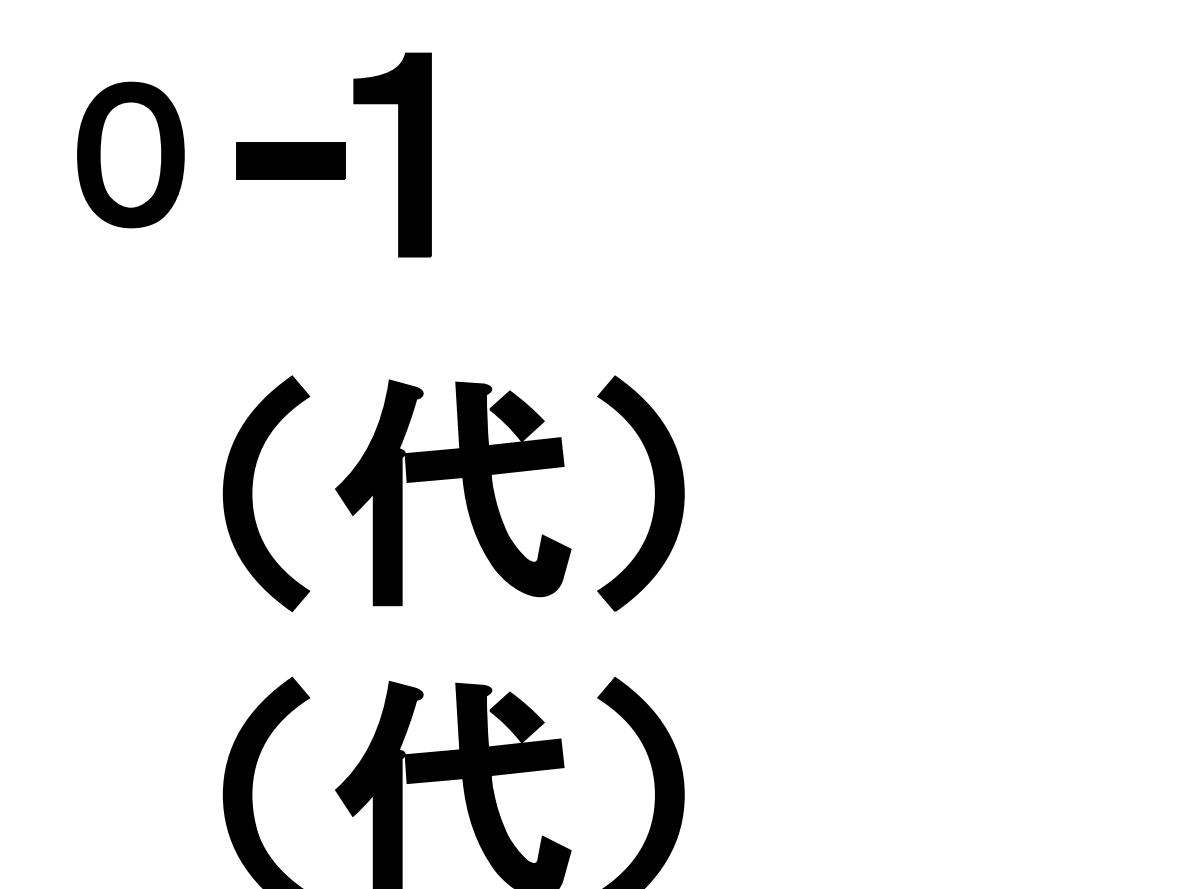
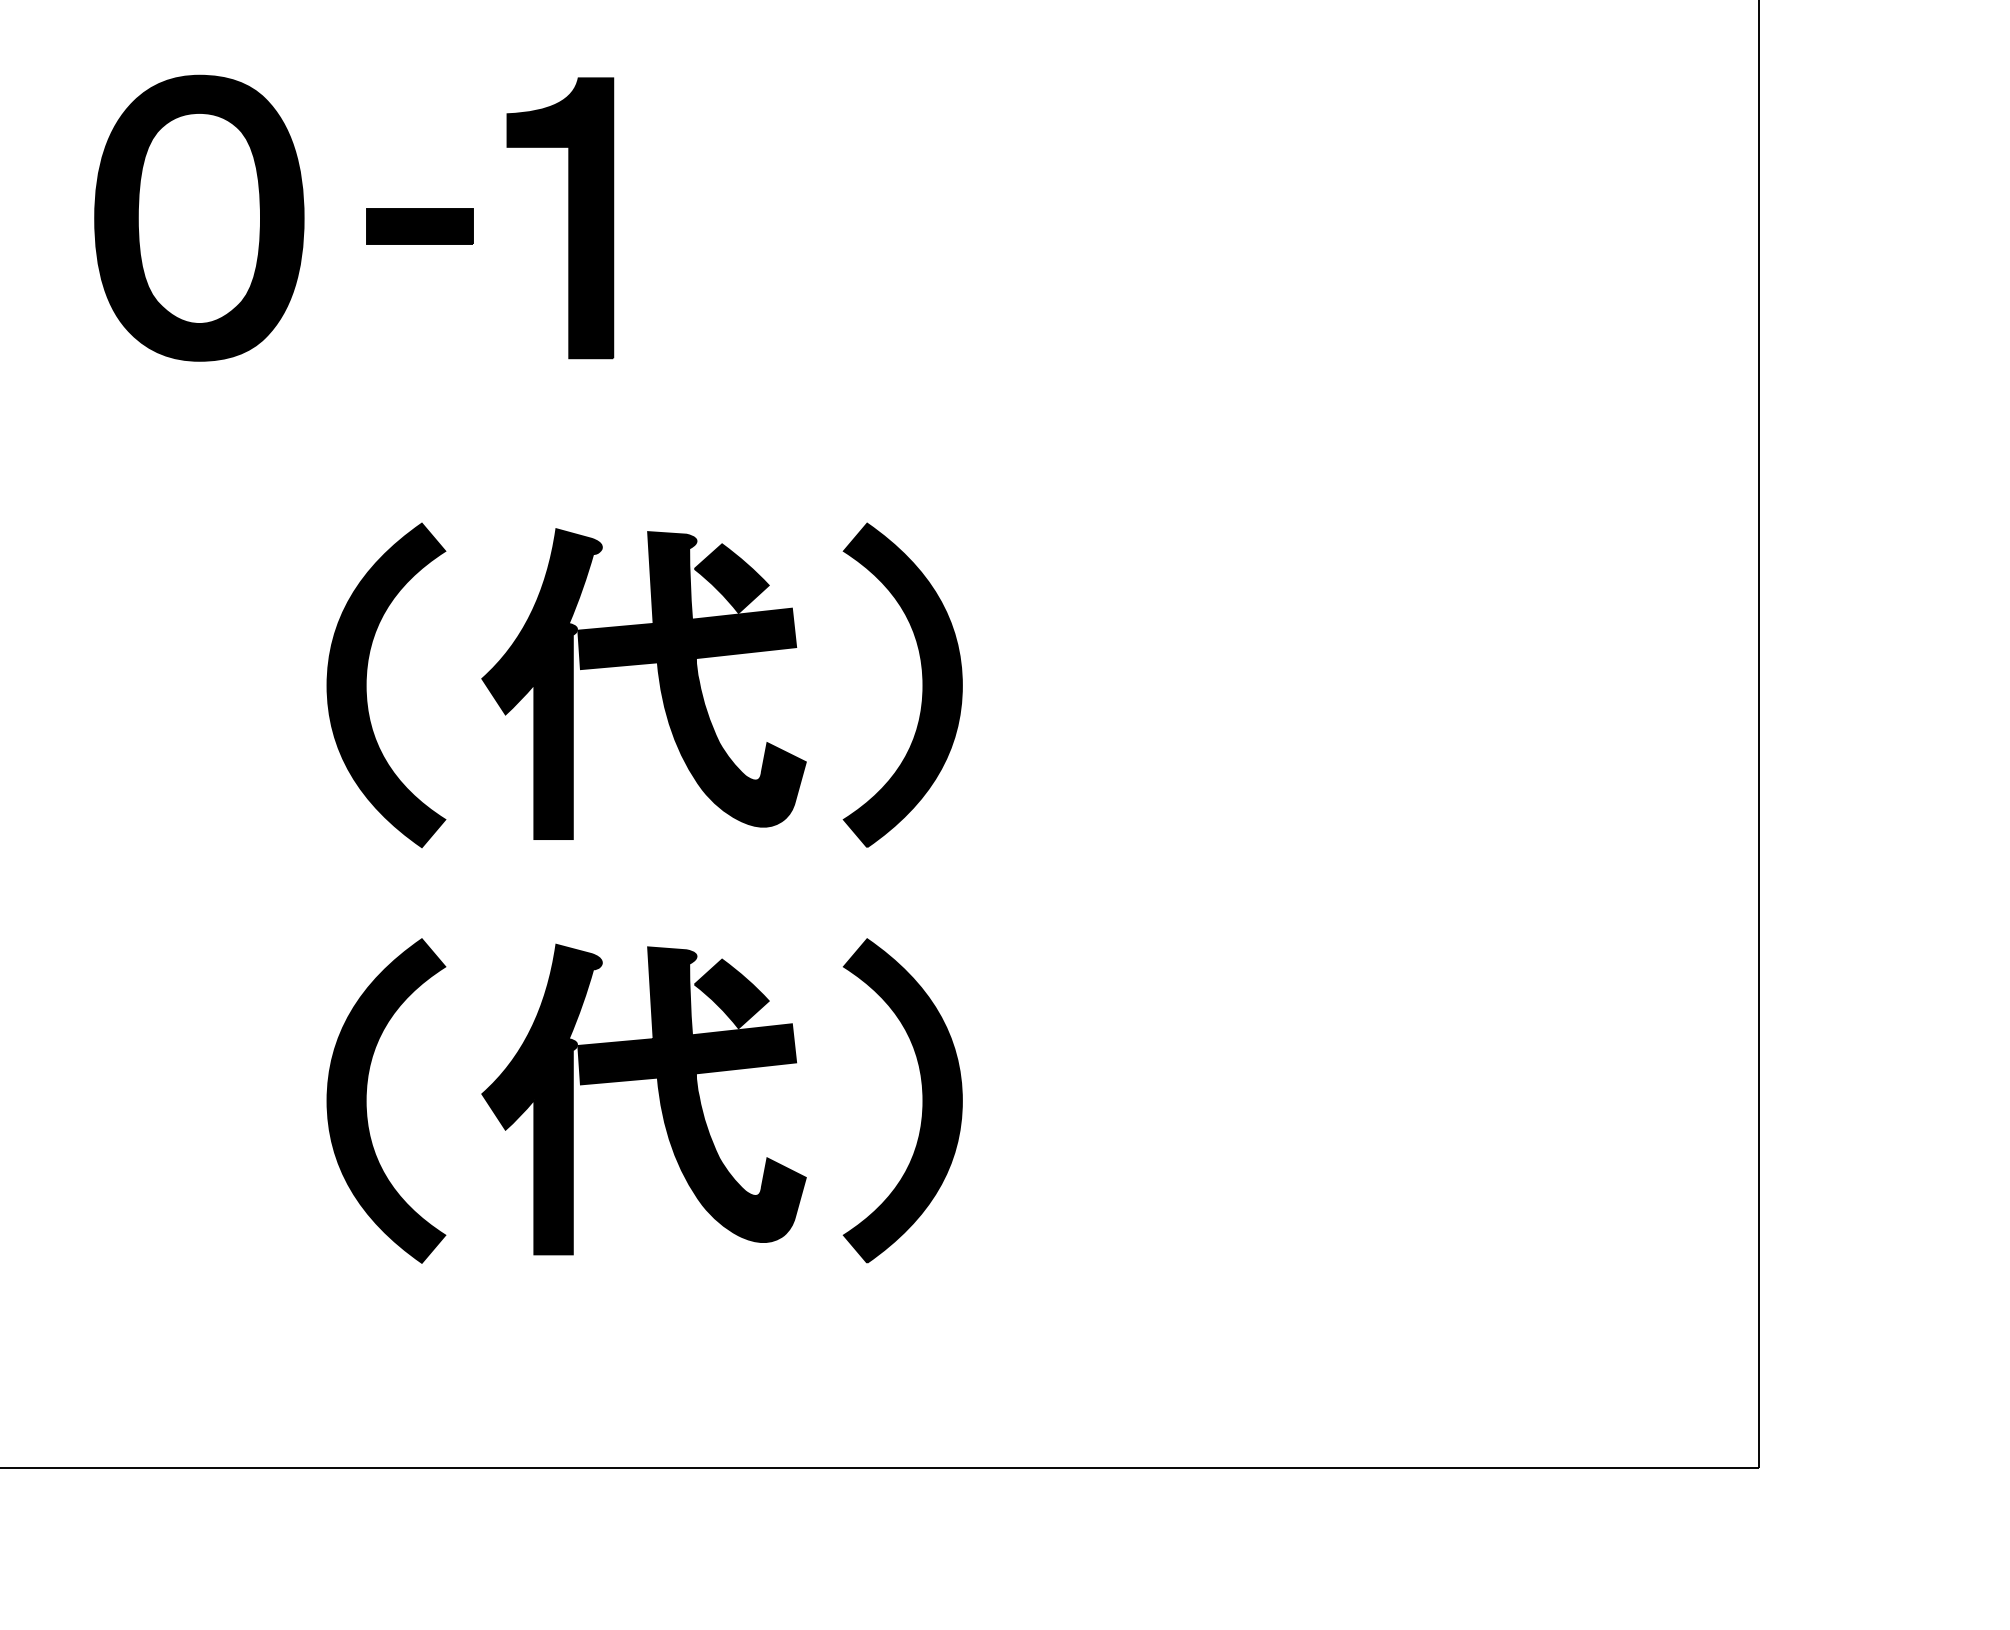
part: (130, 154) -> (199, 217), size x1.43
part: (290, 161) -> (419, 226), size x0.71

